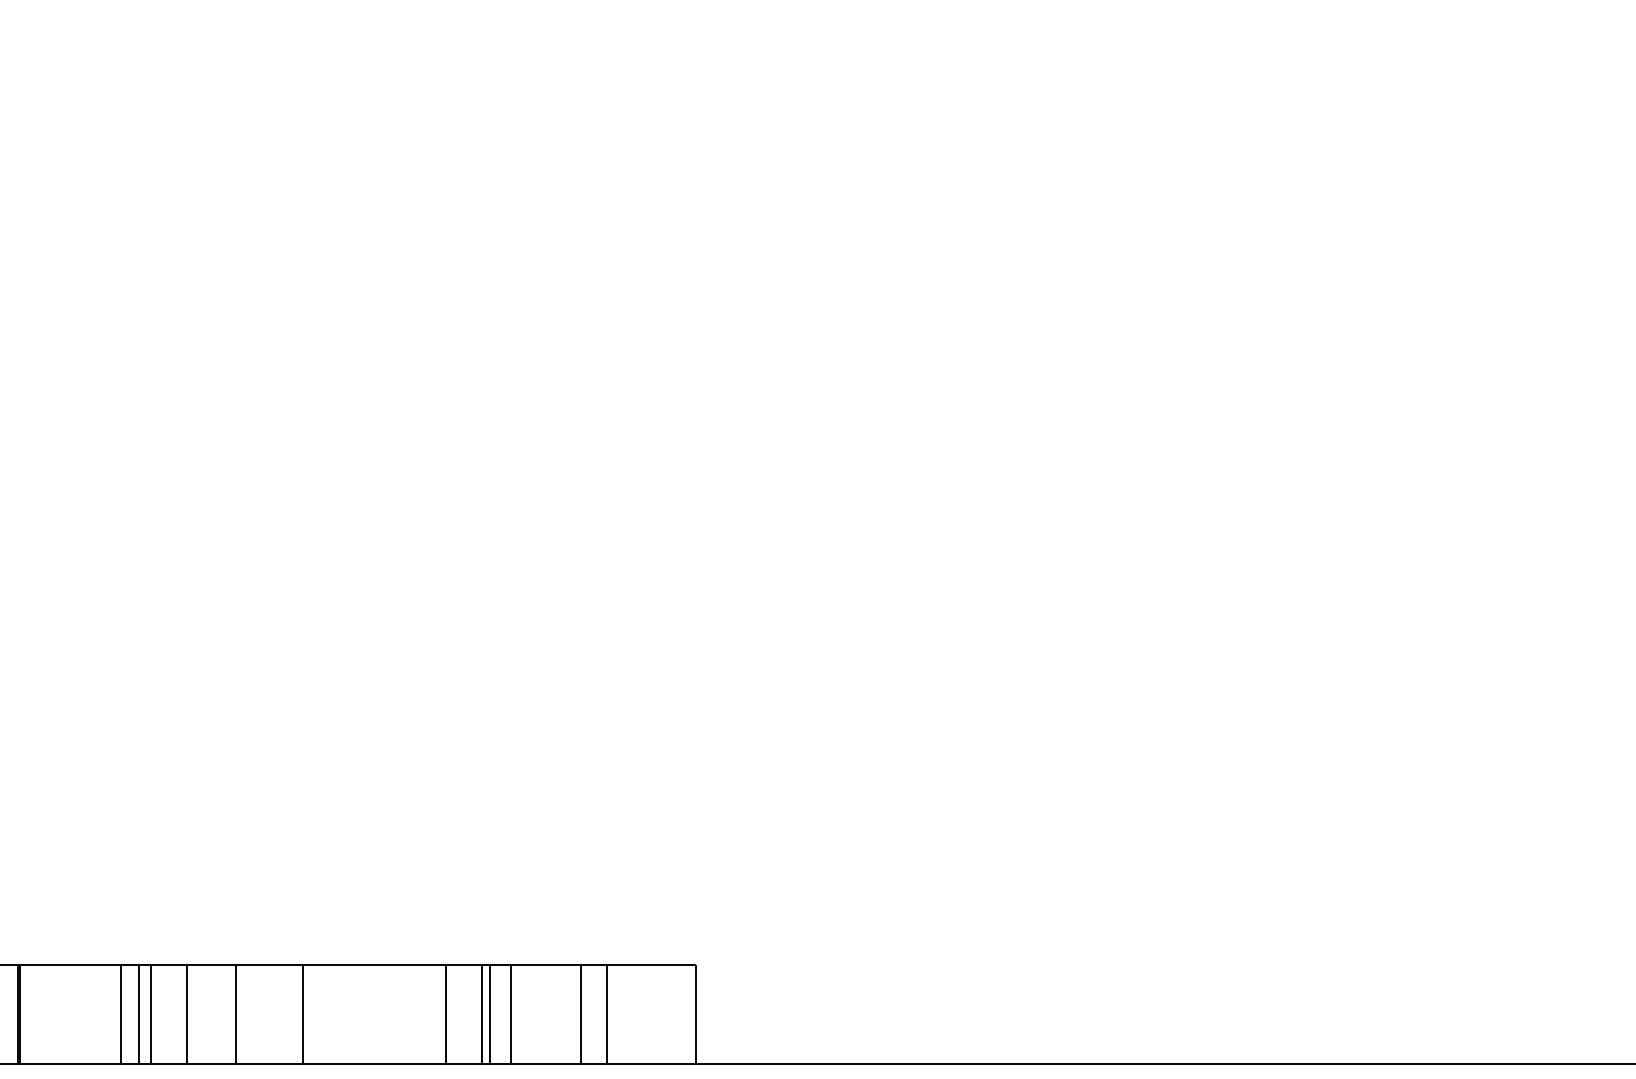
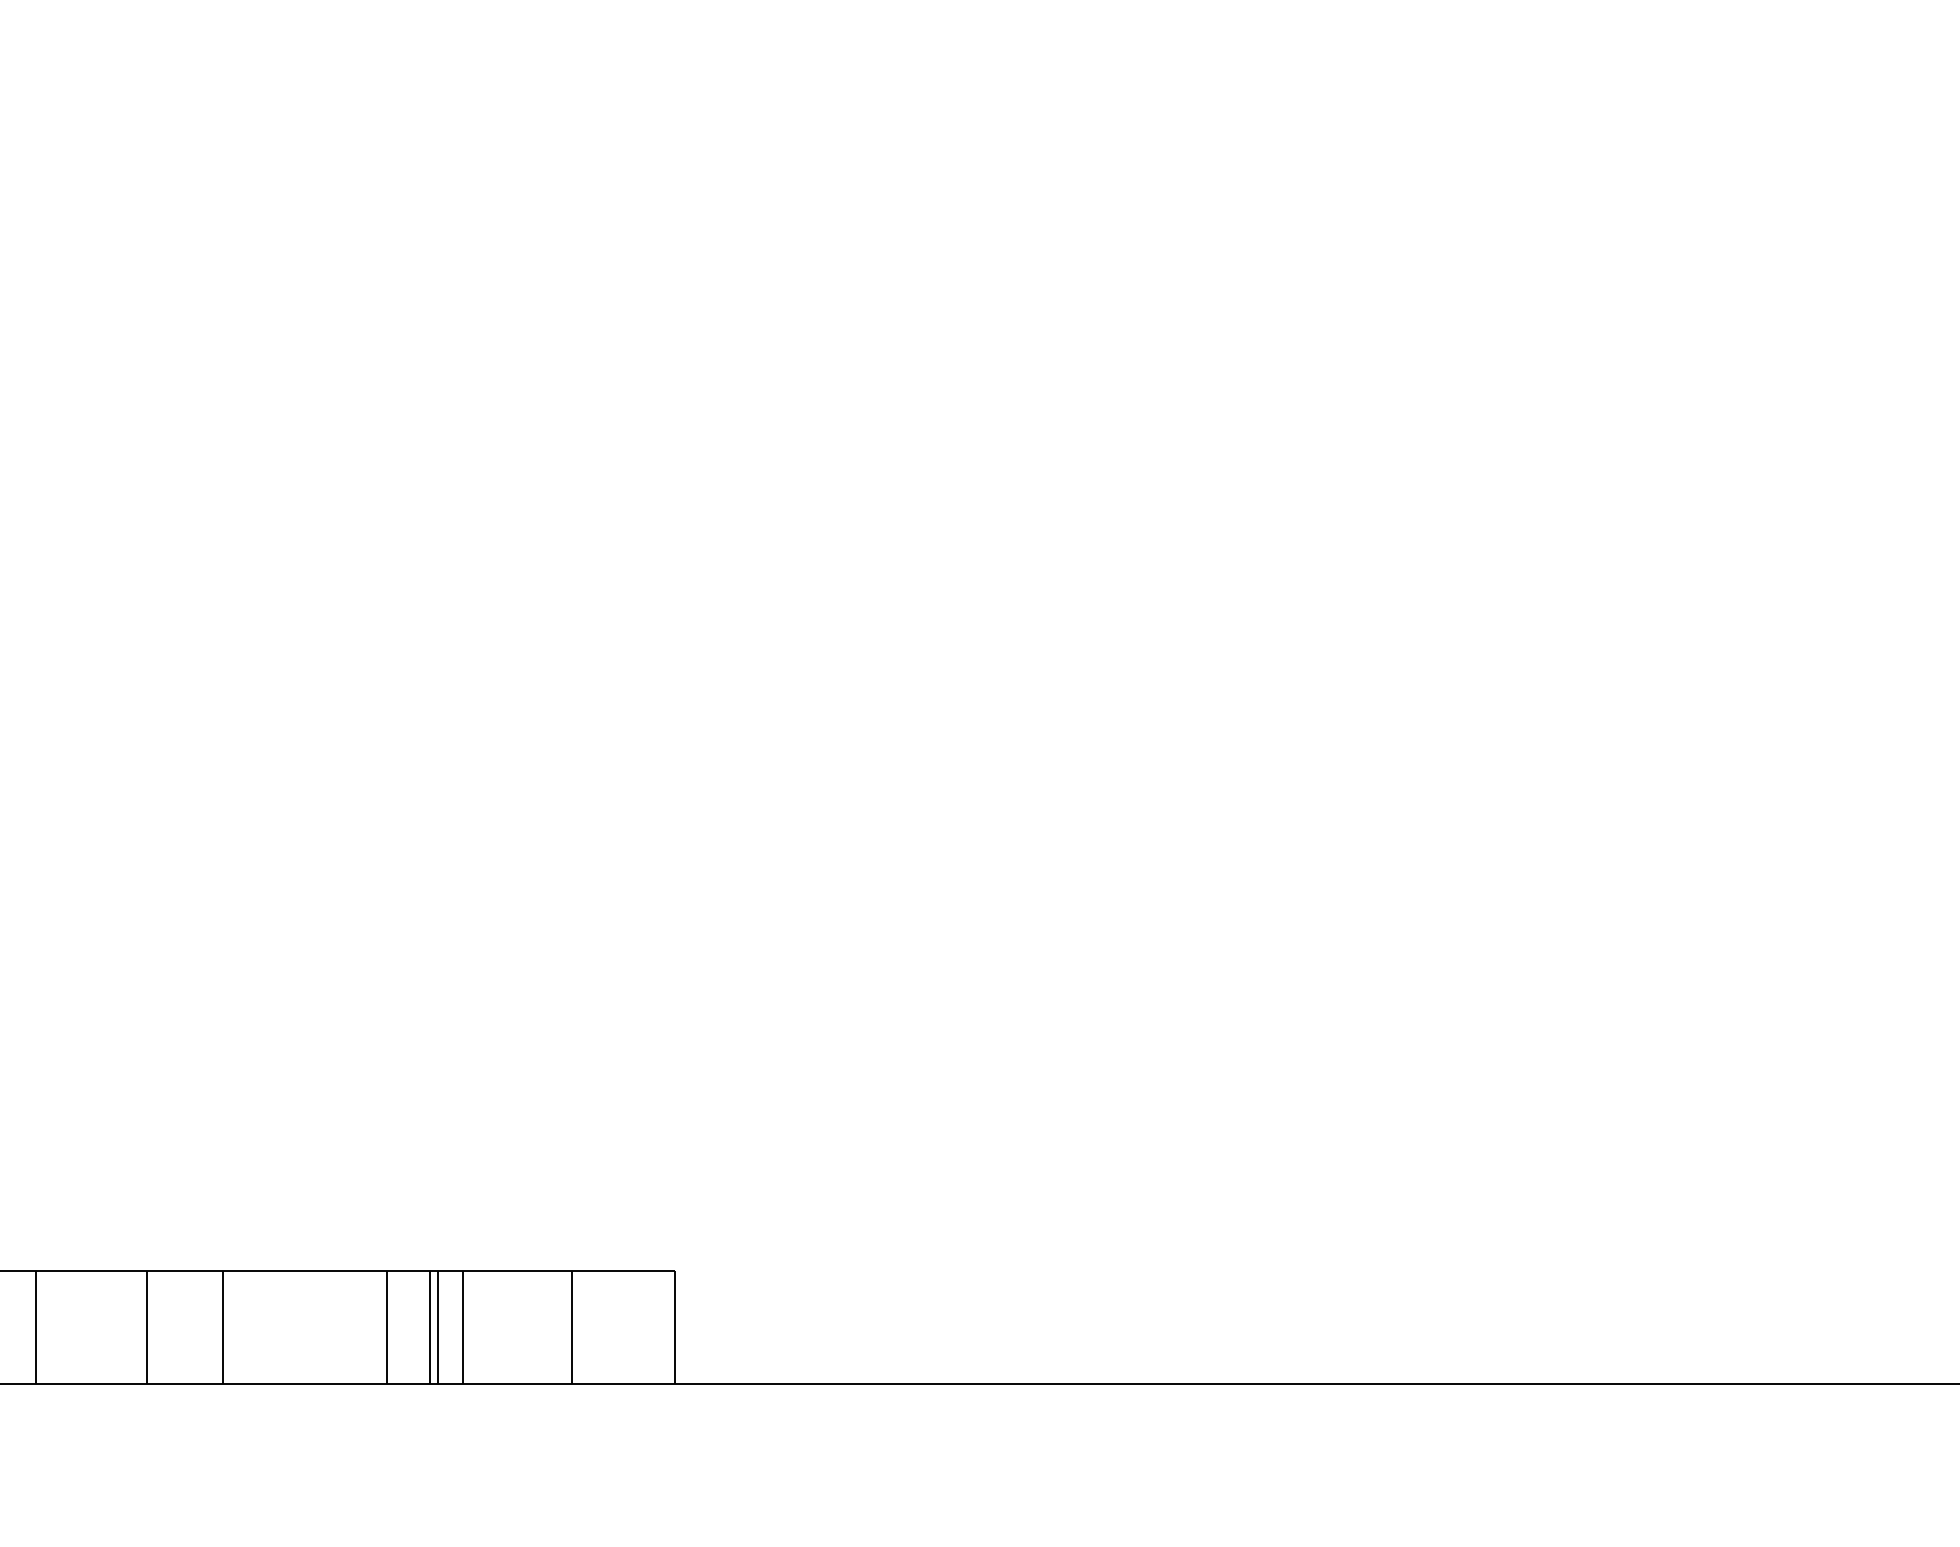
line: (120, 1014) -> (14, 1327), removed
line: (151, 1014) -> (49, 1327), removed
line: (186, 1014) -> (90, 1327), removed
line: (580, 1014) -> (542, 1327), removed

